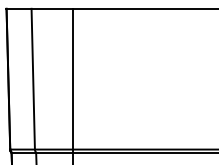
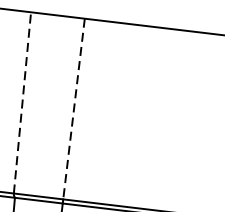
line: (33, 78) -> (22, 102), solid -> dashed
line: (73, 79) -> (74, 109), solid -> dashed

